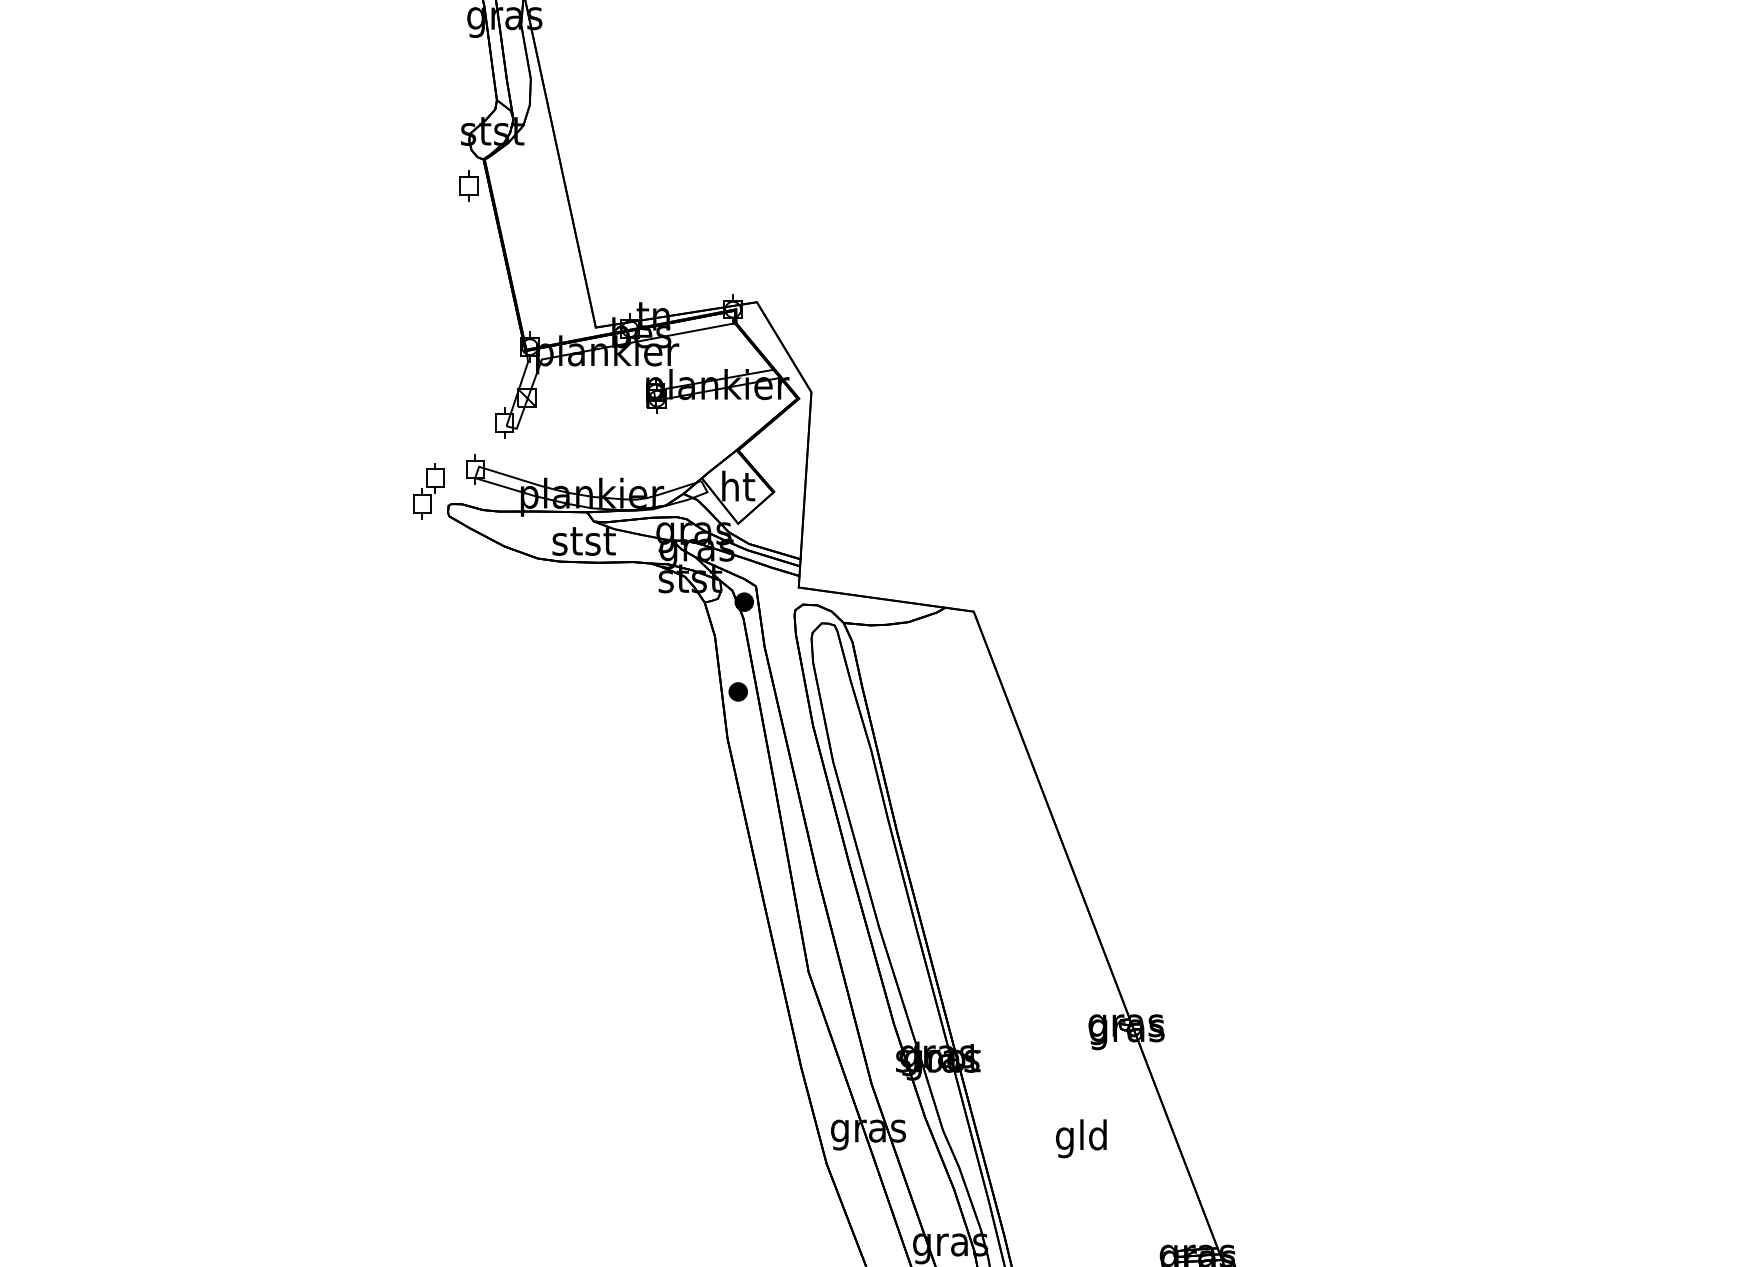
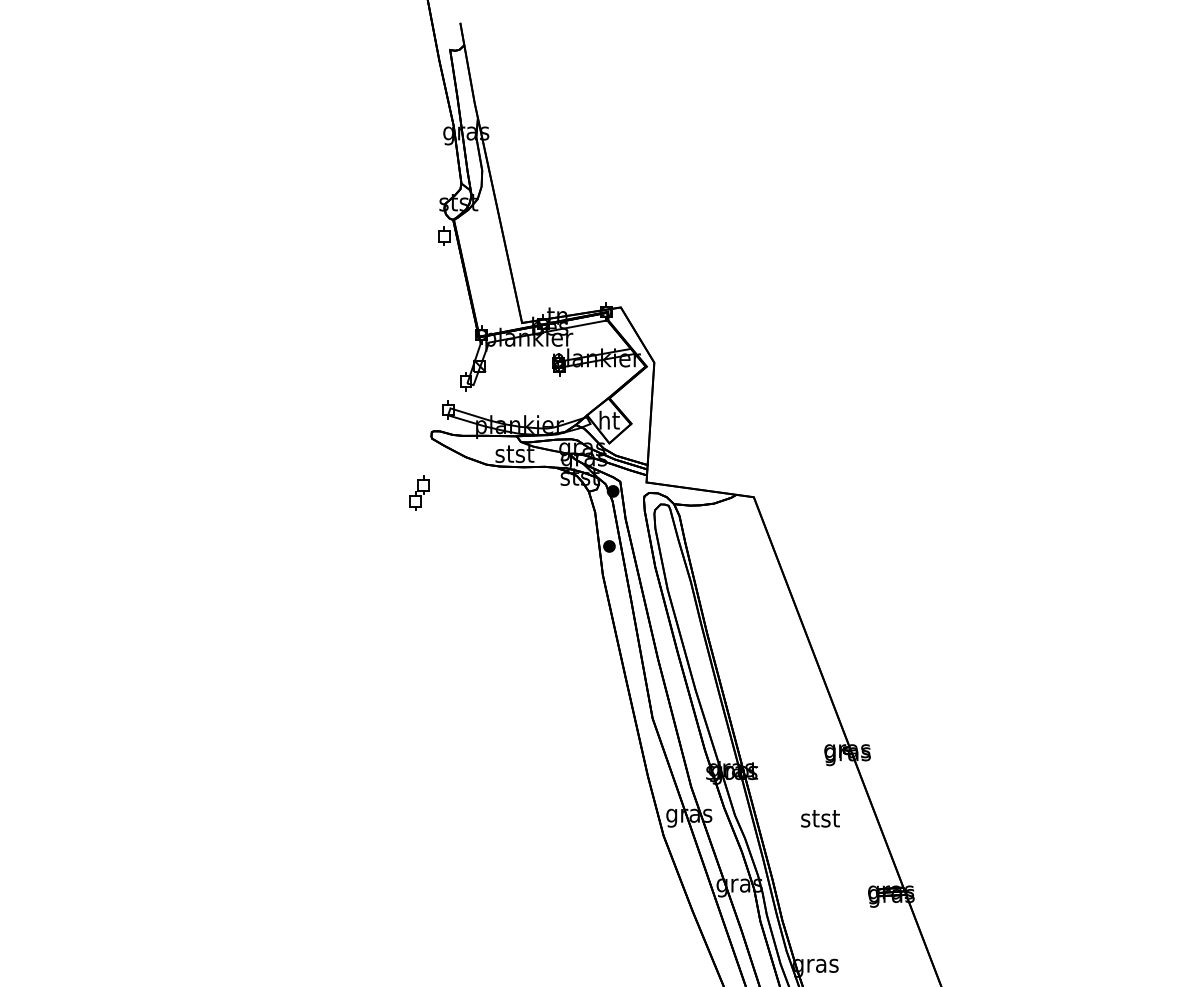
part: (428, 489) -> (419, 492), moved
text: (1082, 1138) -> (820, 820), gld -> stst

